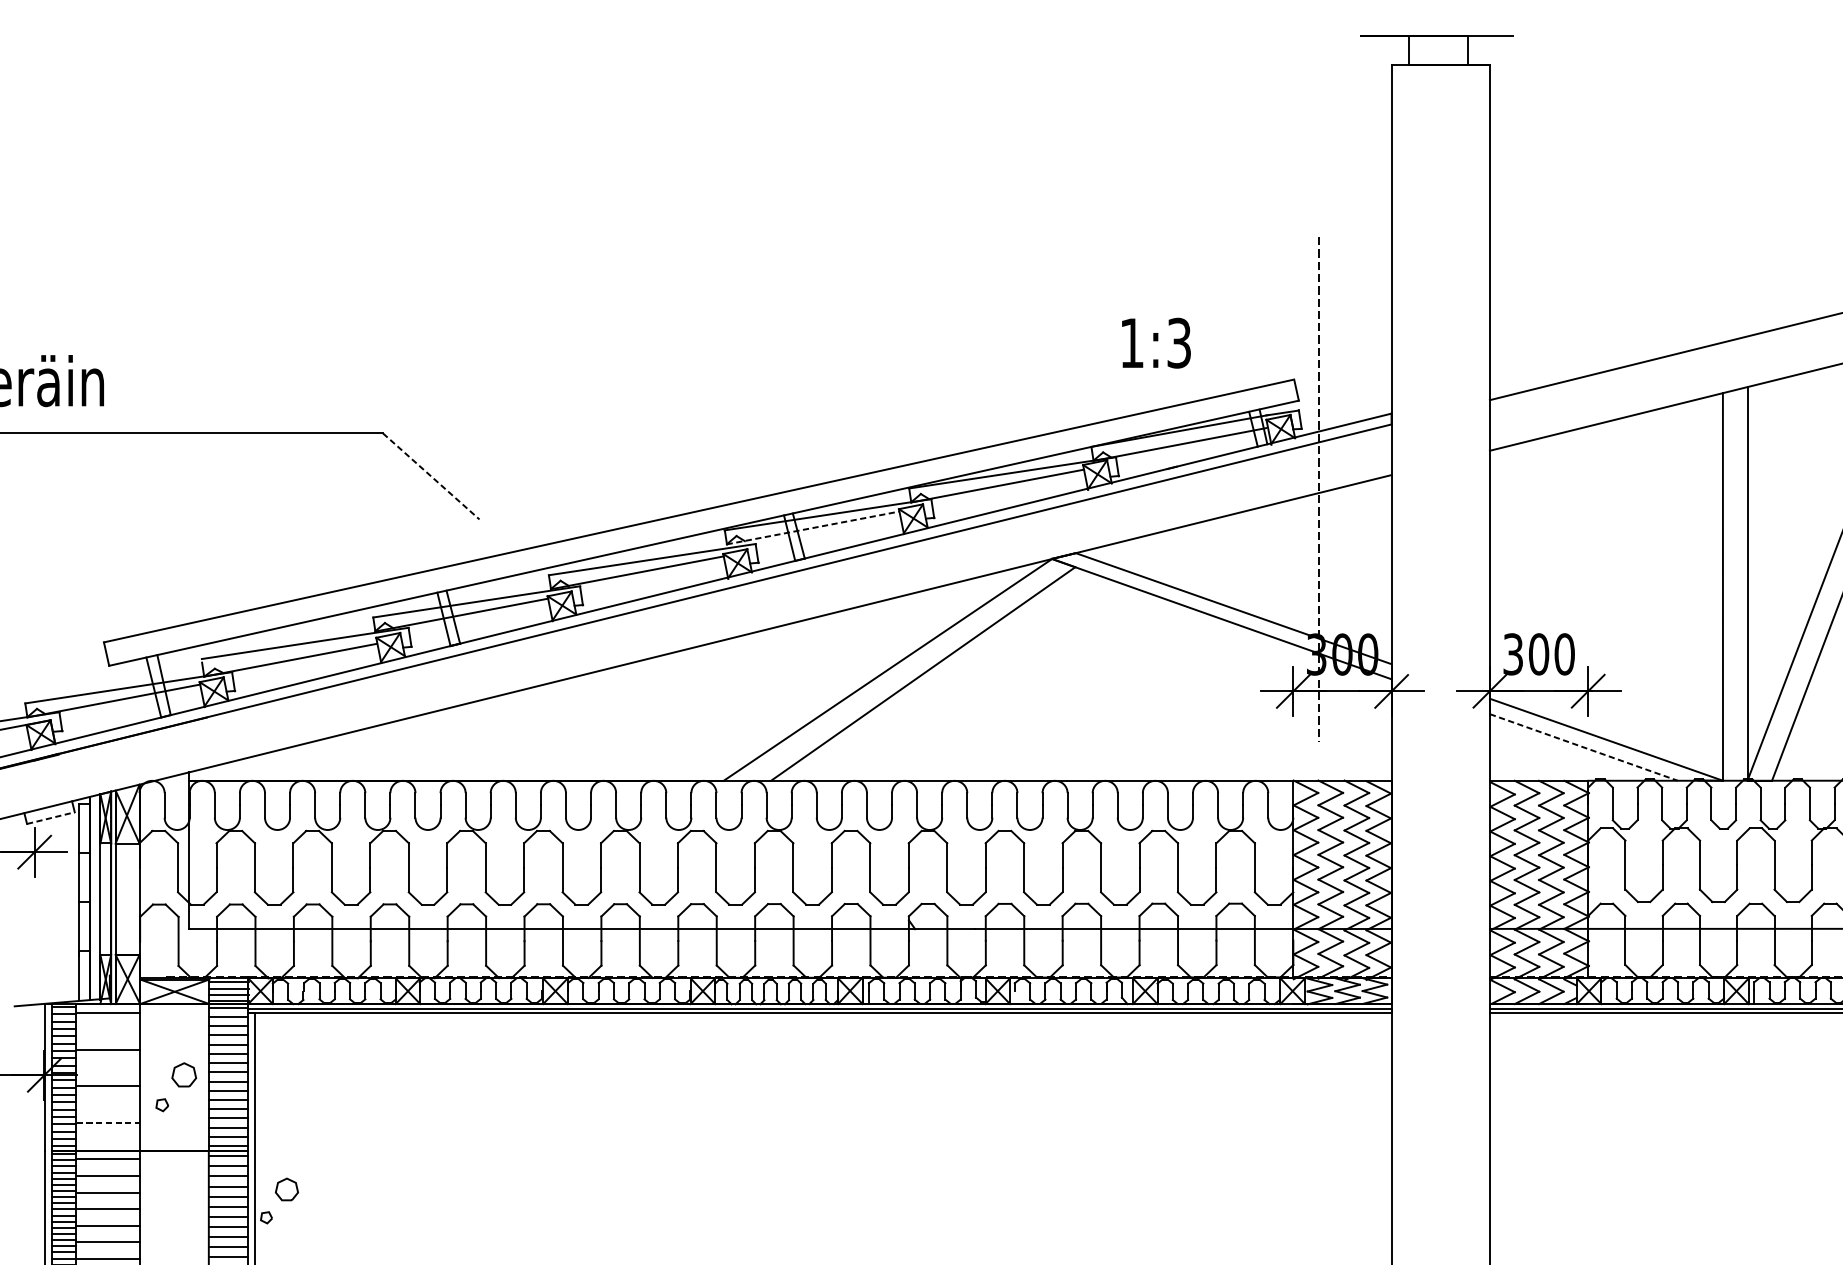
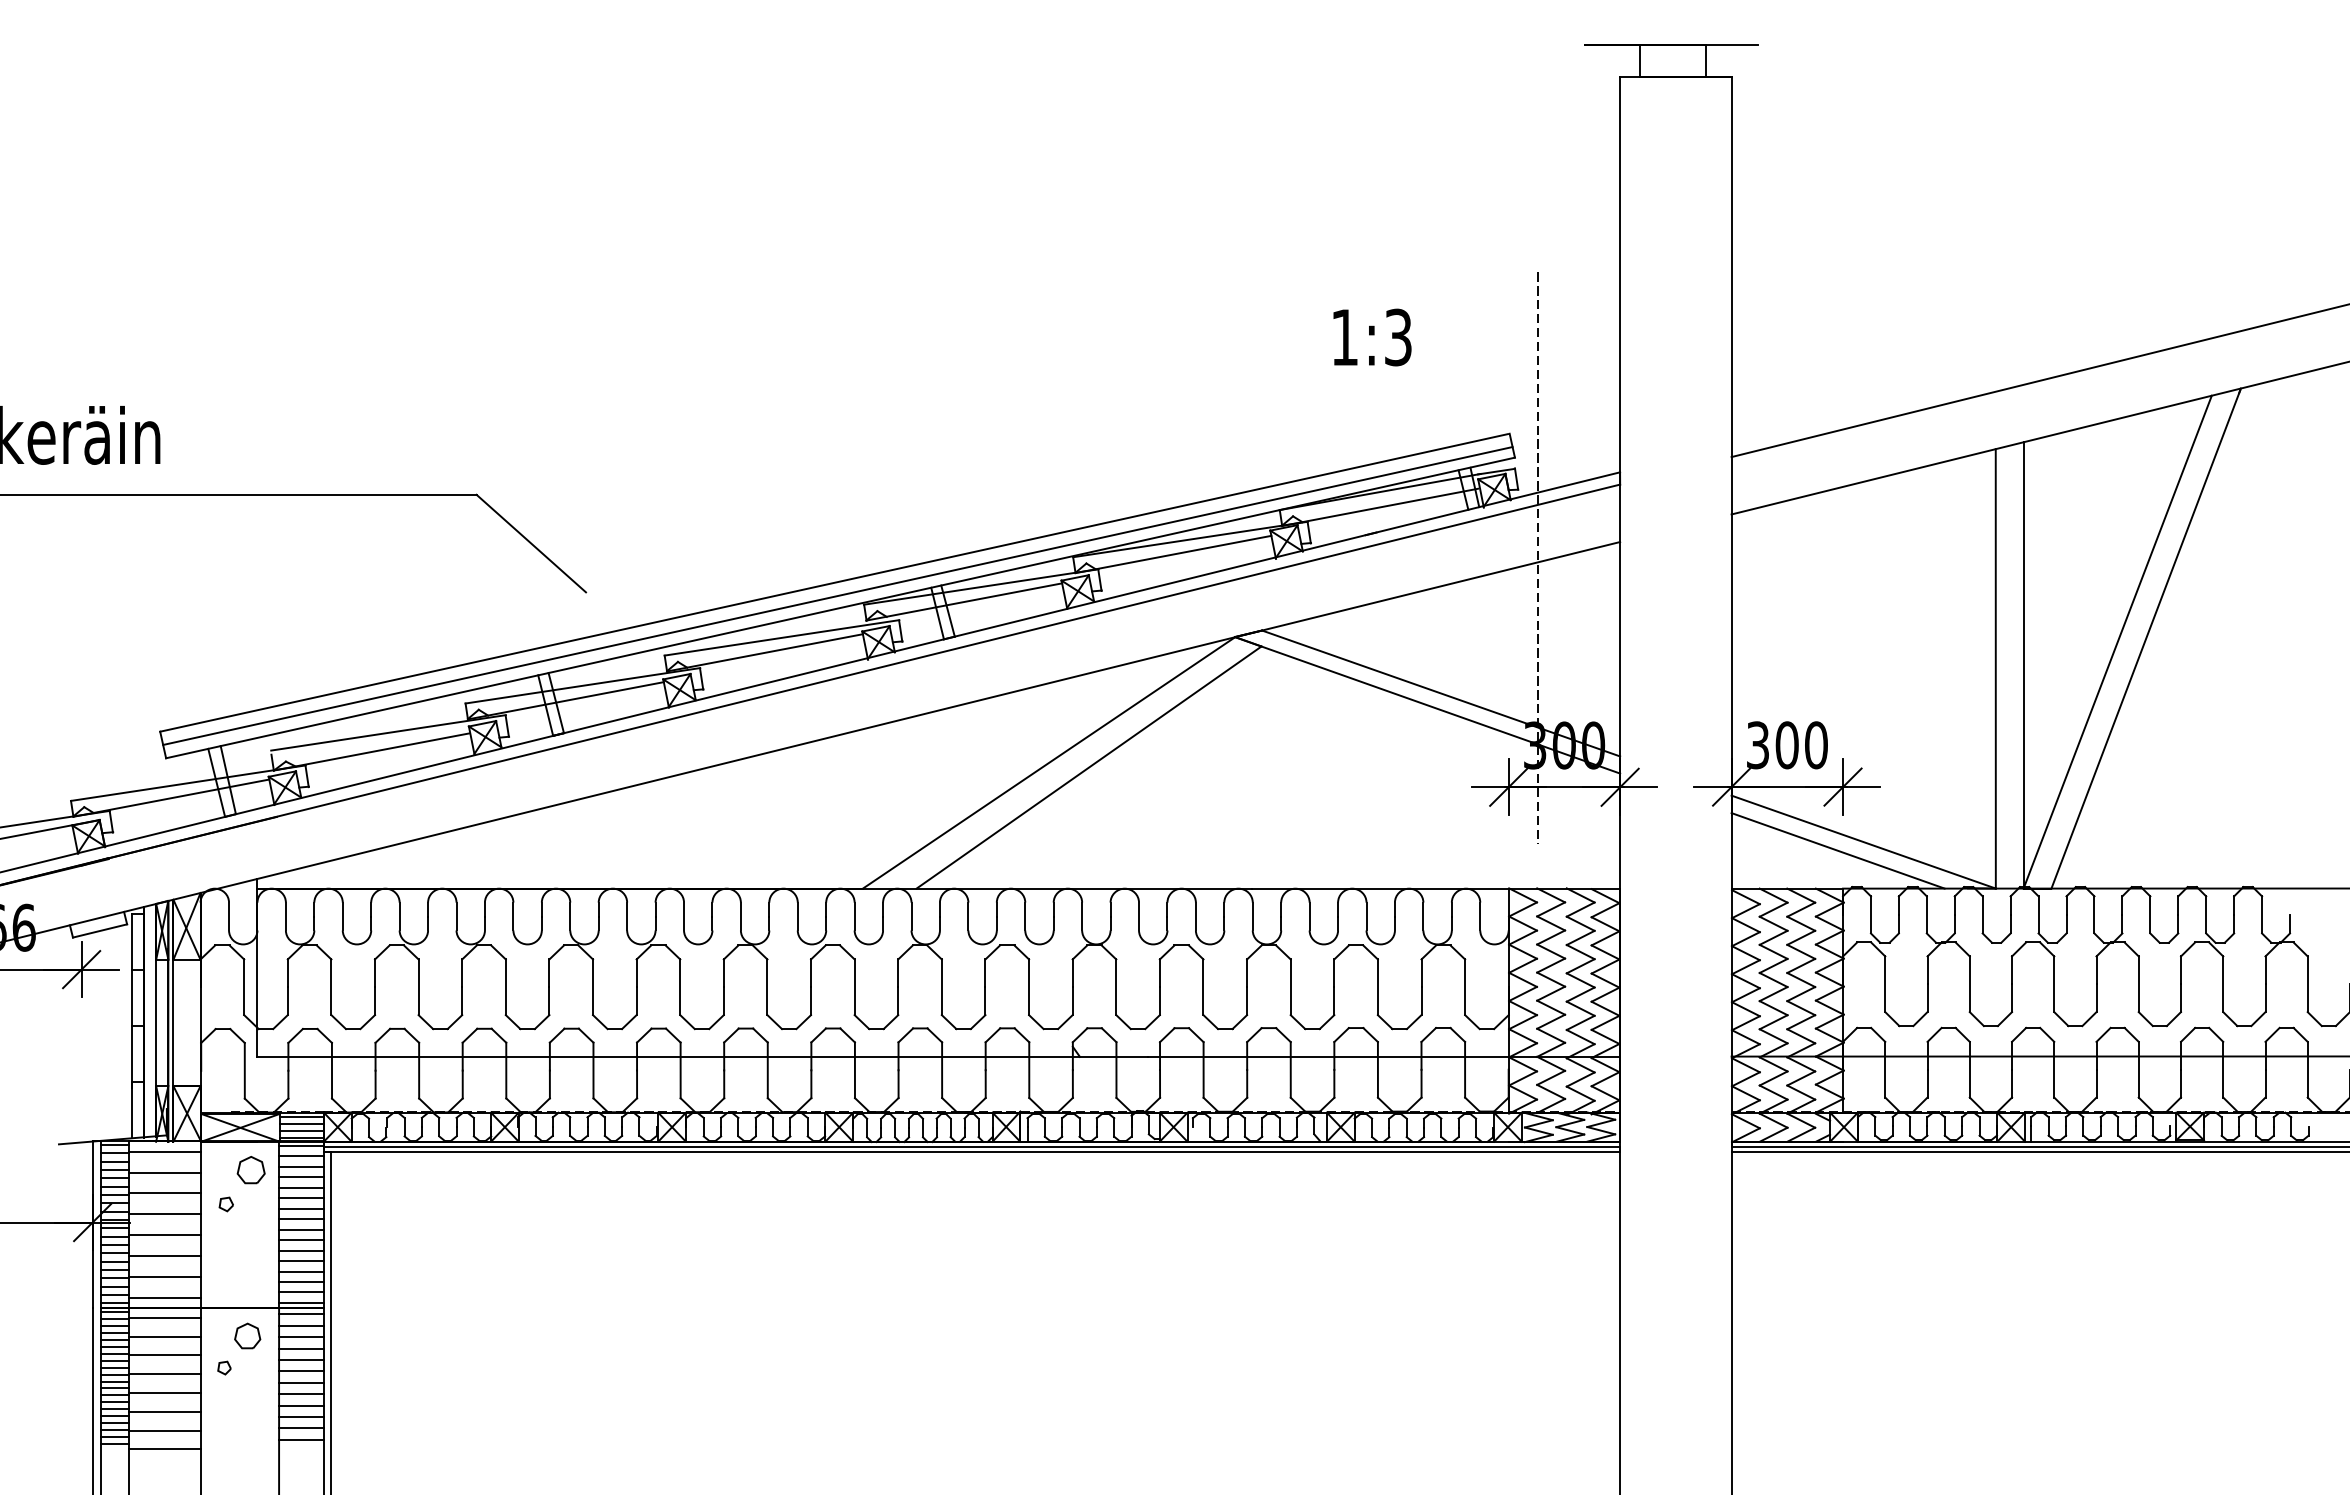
text: (1156, 343) -> (1372, 337), moved
line: (431, 476) -> (531, 543), dashed -> solid
line: (701, 522) -> (837, 595), added
line: (813, 528) -> (964, 602), dashed -> solid
line: (1584, 748) -> (1838, 851), dashed -> solid
line: (51, 817) -> (100, 930), dashed -> solid
line: (108, 1031) -> (165, 1172), added
line: (108, 1068) -> (165, 1214), added
part: (175, 1087) -> (241, 1184), moved
line: (108, 1105) -> (165, 1256), added
line: (108, 1122) -> (165, 1276), dashed -> solid
line: (108, 1141) -> (165, 1297), added
part: (279, 1200) -> (239, 1348), moved

